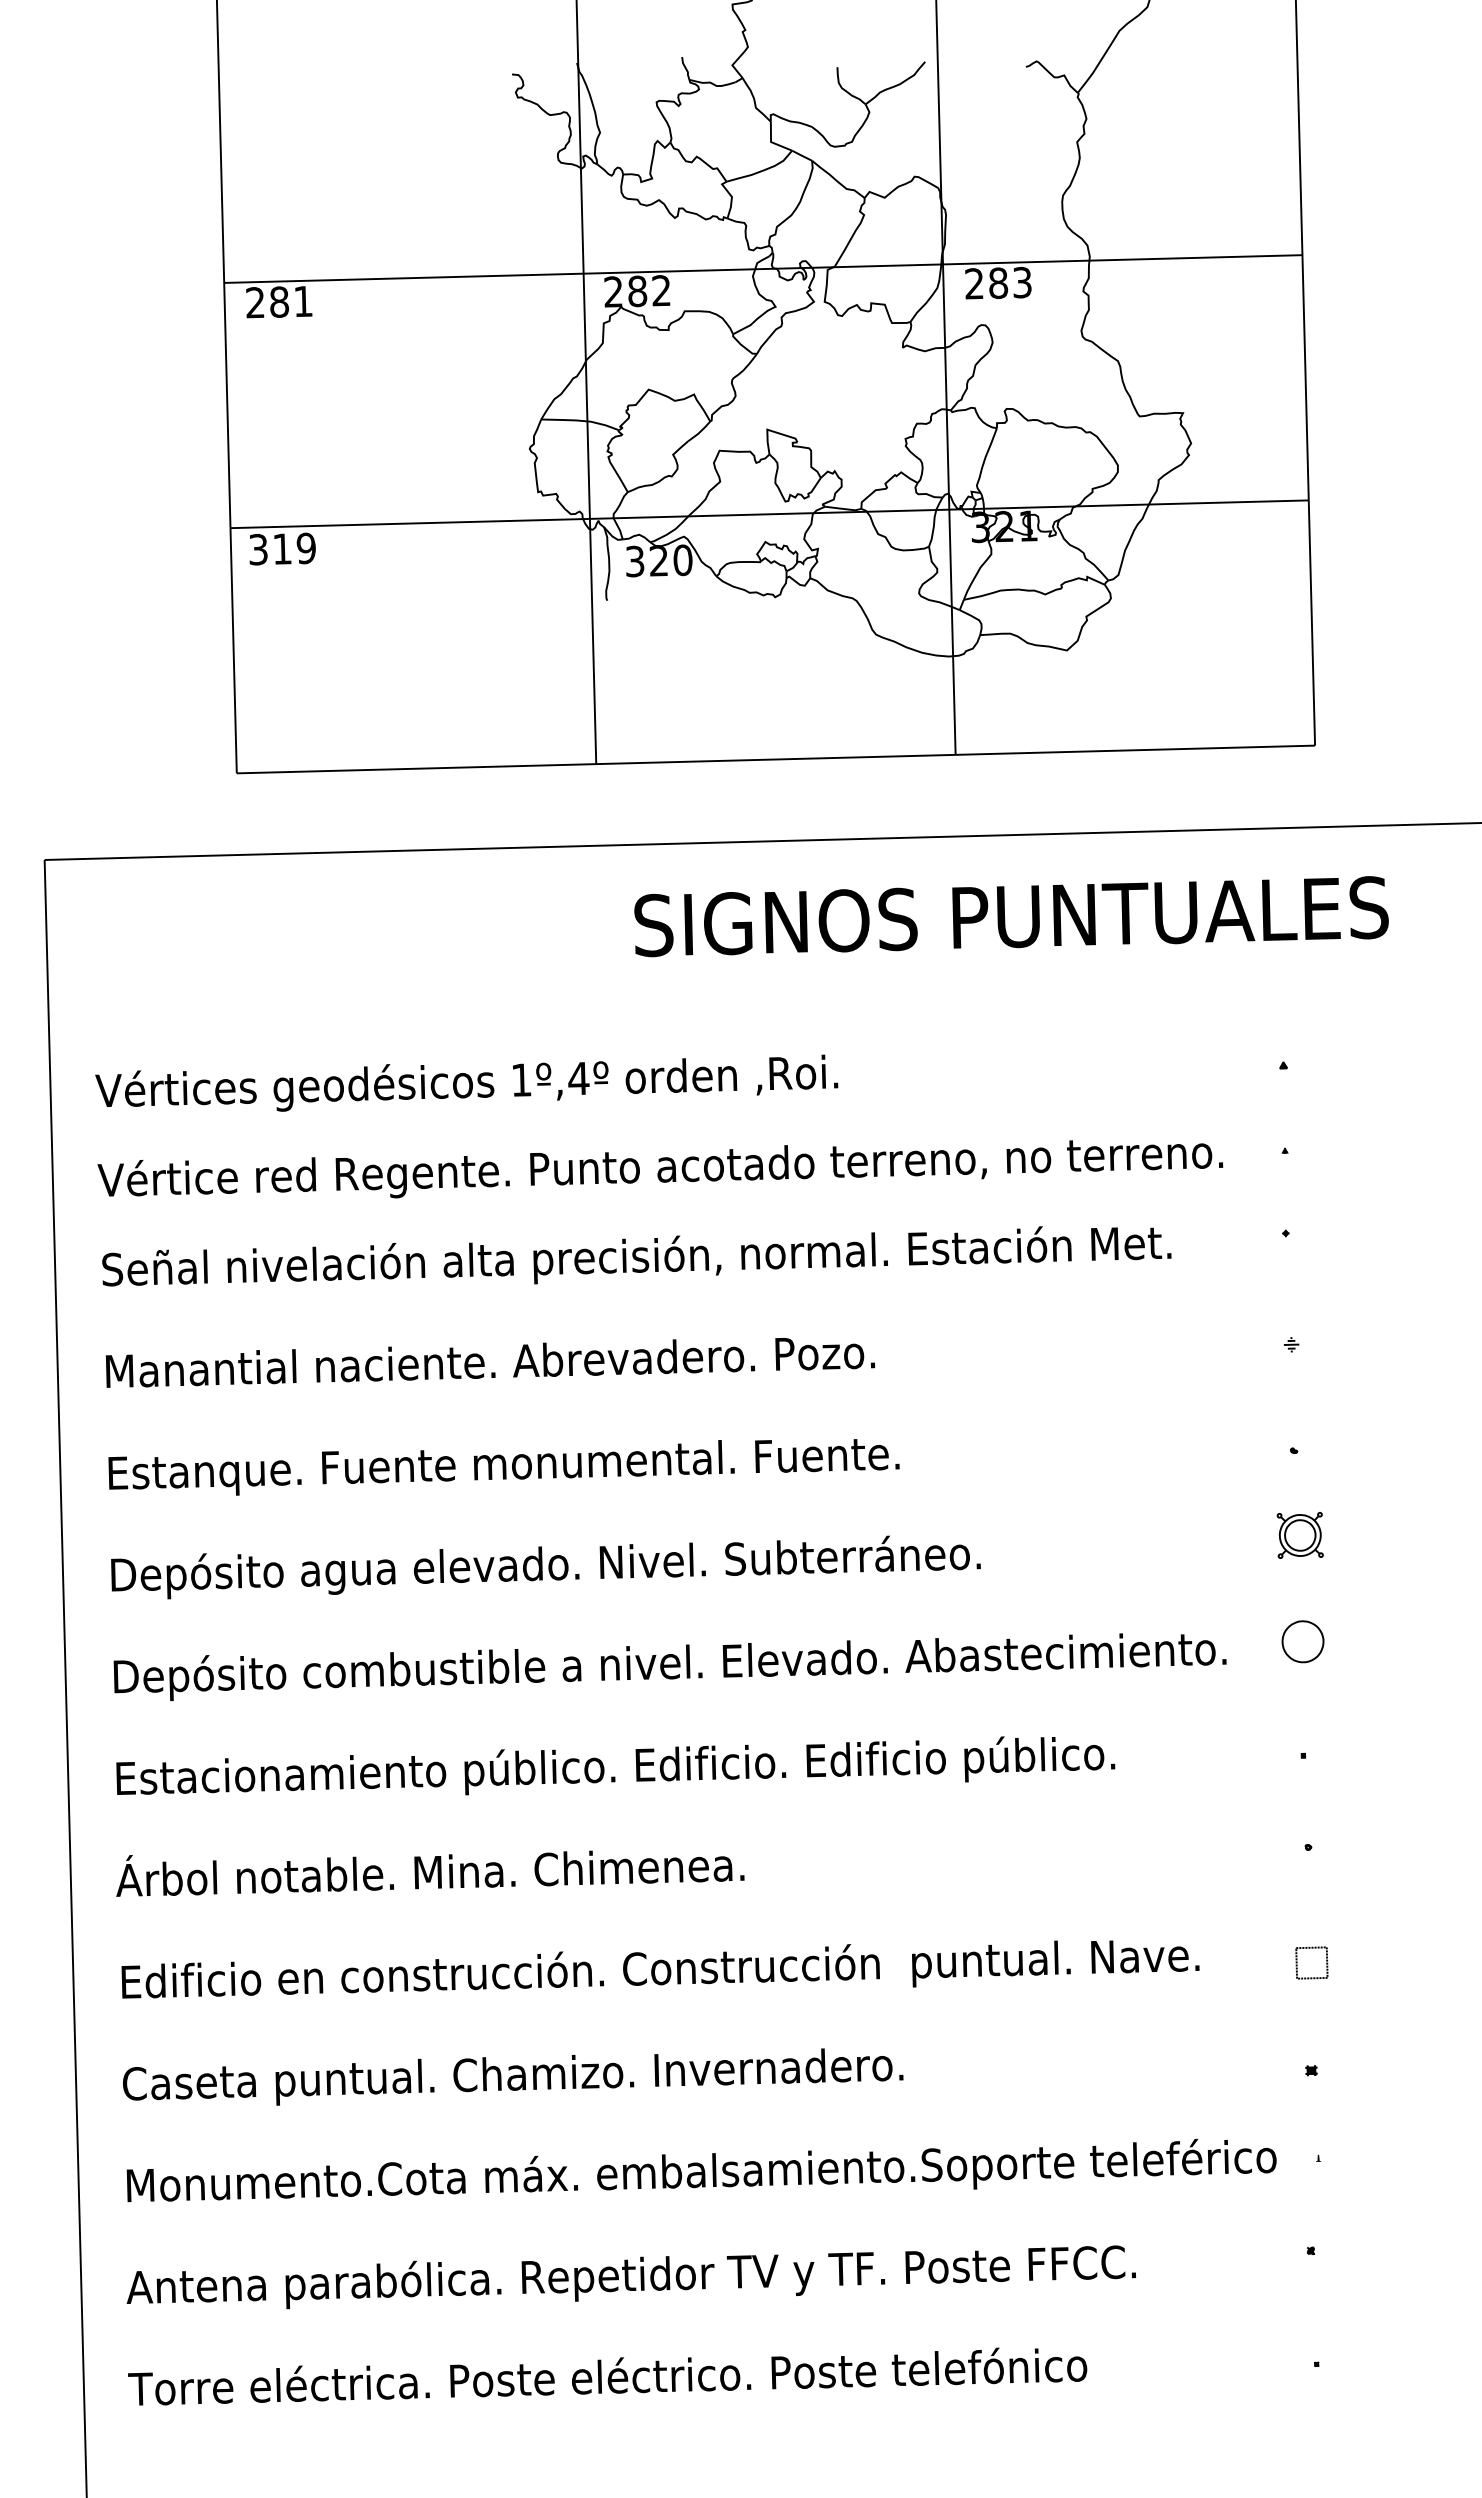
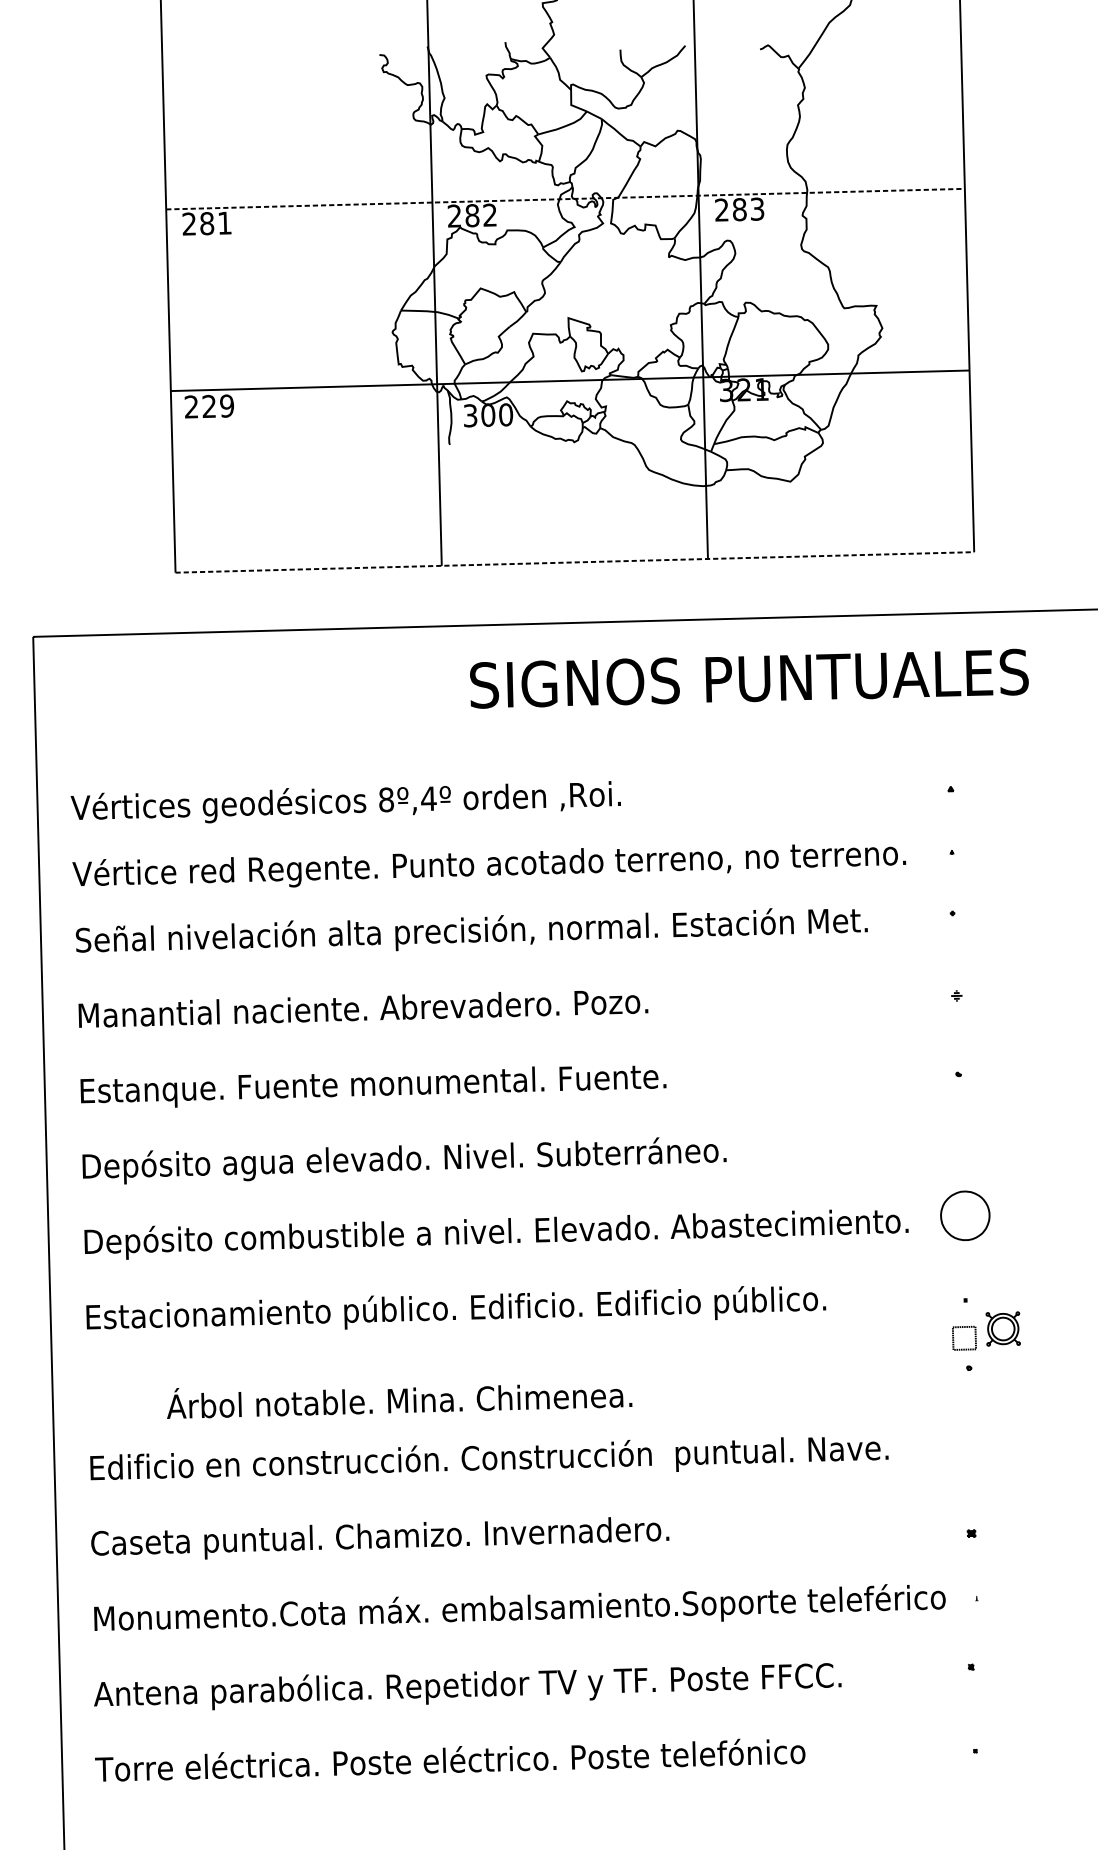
line: (763, 269) -> (565, 199), solid -> dashed
text: (270, 549) -> (200, 406), 319 -> 229
text: (658, 561) -> (487, 415), 320 -> 300
line: (776, 759) -> (575, 562), solid -> dashed
text: (521, 1079) -> (386, 799), 1º,4º -> 8º,4º
part: (1299, 1535) -> (1002, 1329), moved
part: (1302, 1641) -> (964, 1215), size x1.6
text: (430, 1873) -> (399, 1401), moved
part: (1311, 1962) -> (964, 1337), moved

